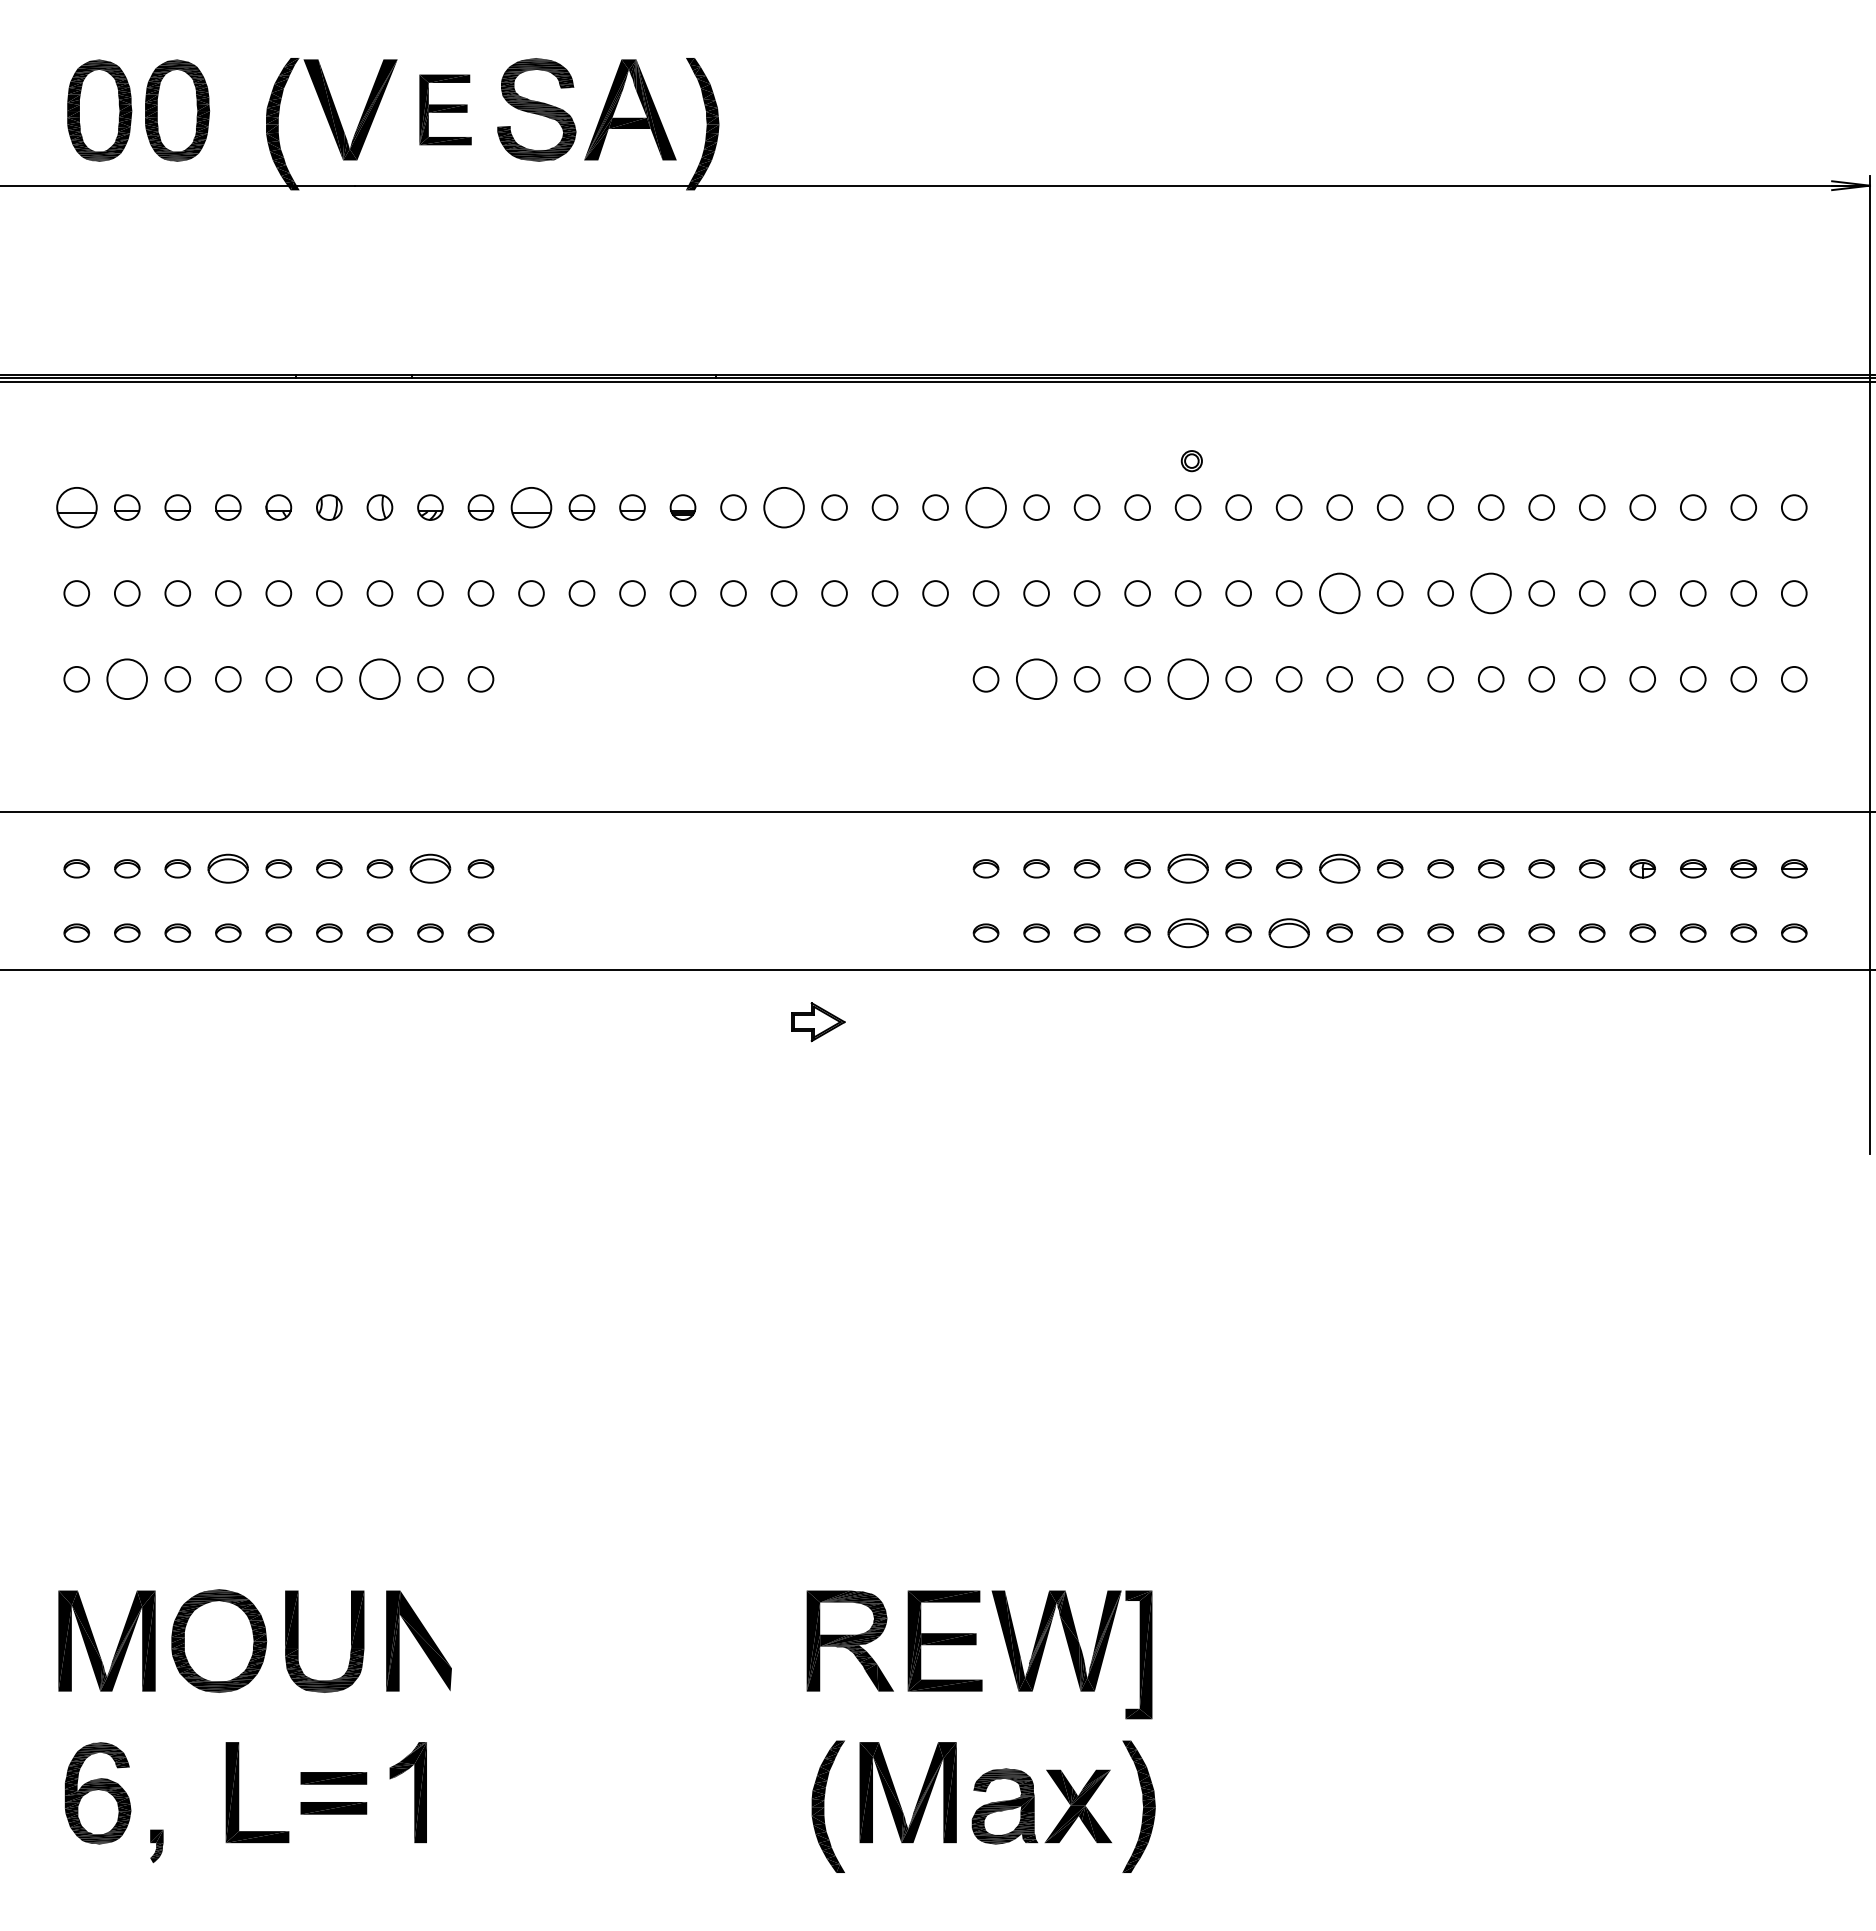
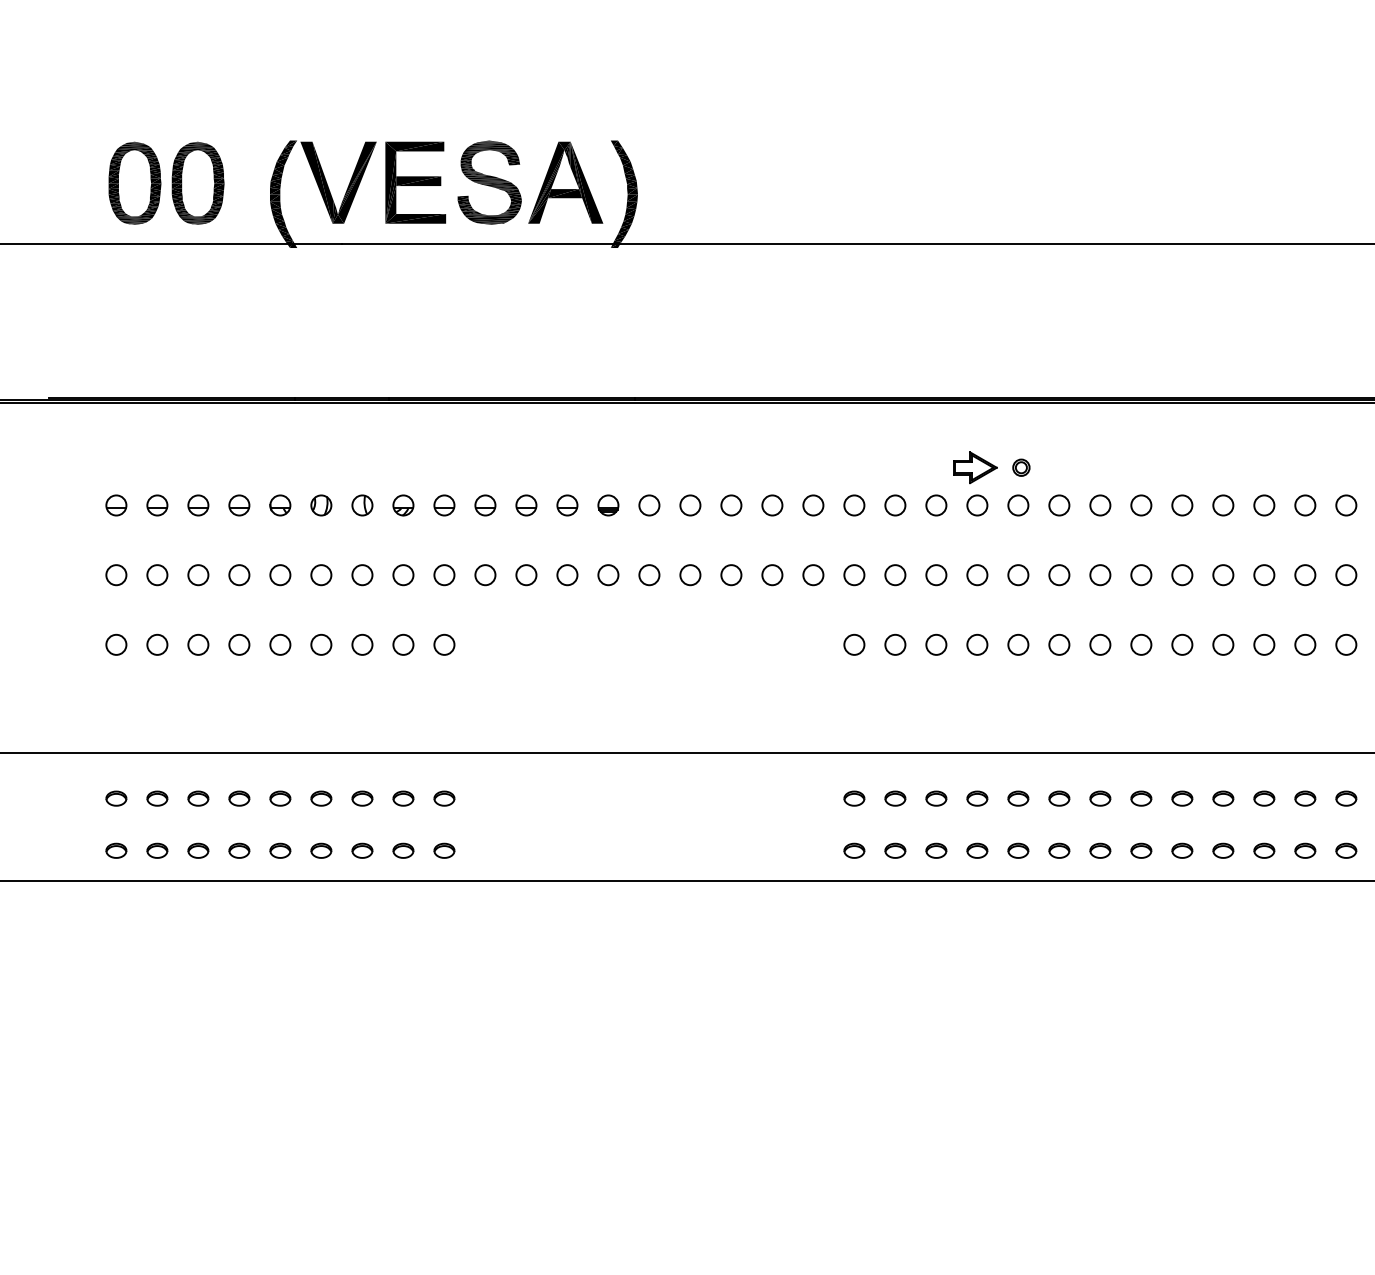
part: (445, 109) -> (415, 182), size x1.43
part: (76, 507) -> (116, 505), size x0.62
part: (531, 507) -> (485, 505), size x0.62
circle: (783, 507) -> (689, 505), size x0.62
circle: (985, 507) -> (853, 505), size x0.62
circle: (1339, 593) -> (1141, 575), size x0.62
circle: (1491, 593) -> (1264, 575), size x0.62
circle: (127, 679) -> (157, 644), size x0.62
circle: (379, 679) -> (362, 644), size x0.62
circle: (1036, 679) -> (895, 644), size x0.62
circle: (1187, 679) -> (1017, 644), size x0.62
part: (228, 868) -> (239, 798), size x0.62
part: (430, 868) -> (403, 798), size x0.62
part: (1187, 868) -> (1017, 798), size x0.62
part: (1339, 868) -> (1141, 798), size x0.62
part: (1187, 932) -> (1017, 850), size x0.62
part: (1288, 932) -> (1099, 850), size x0.62
part: (818, 1022) -> (975, 468), moved

